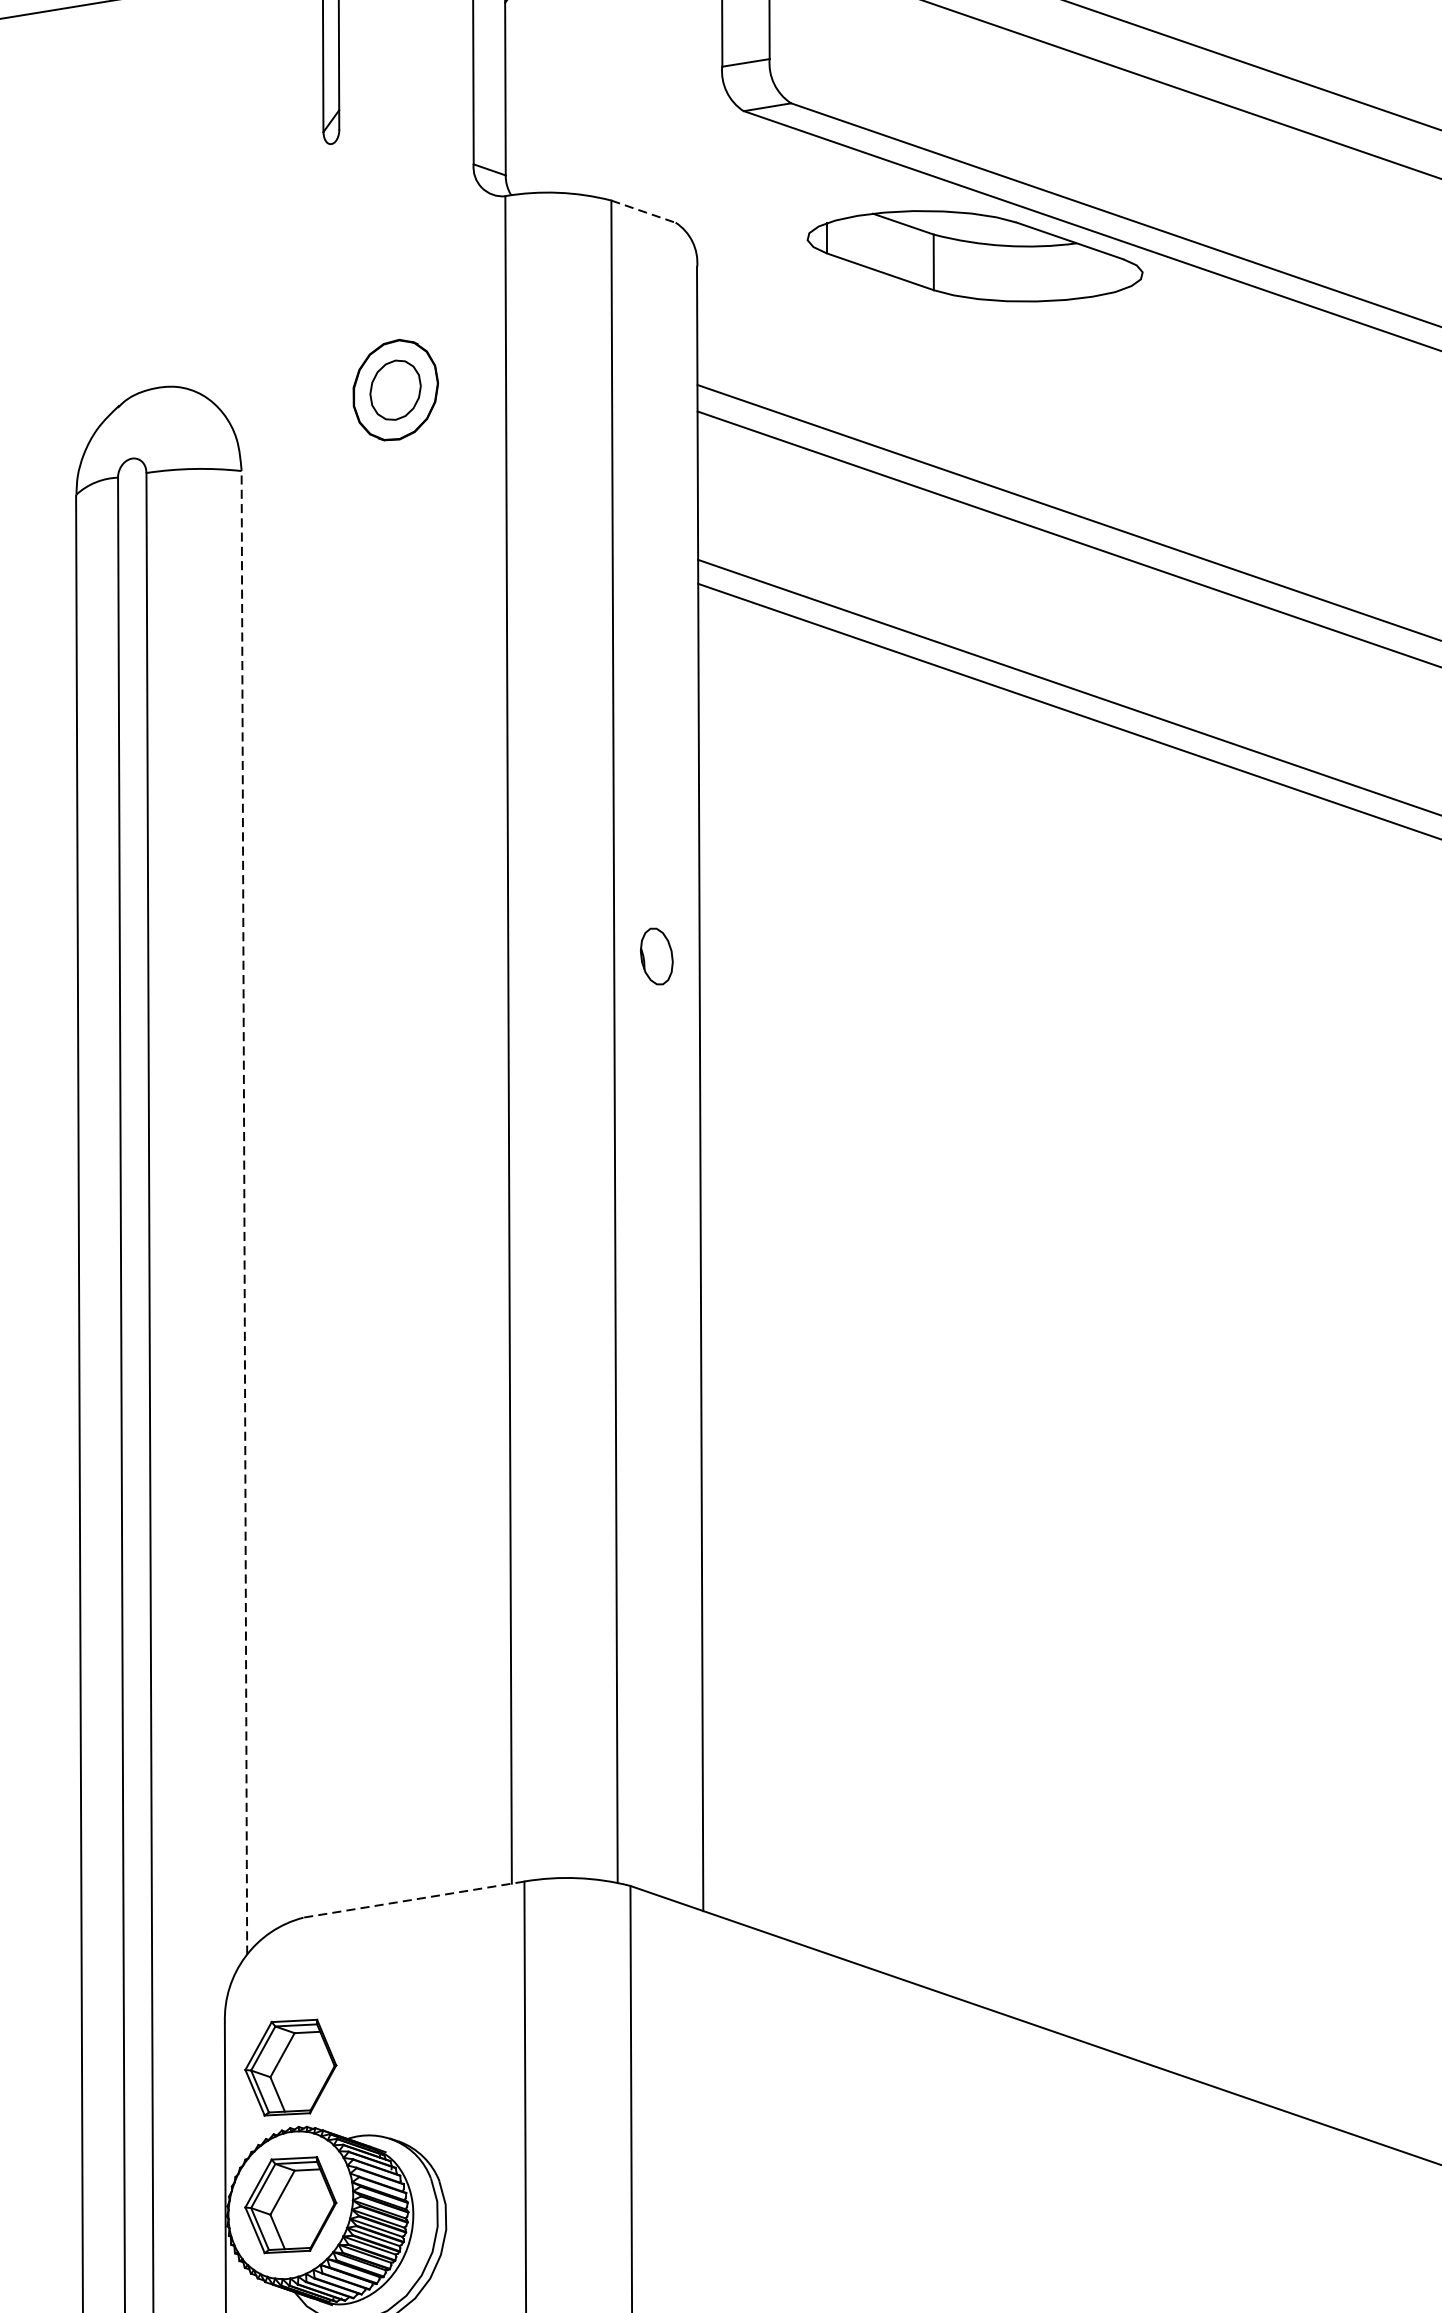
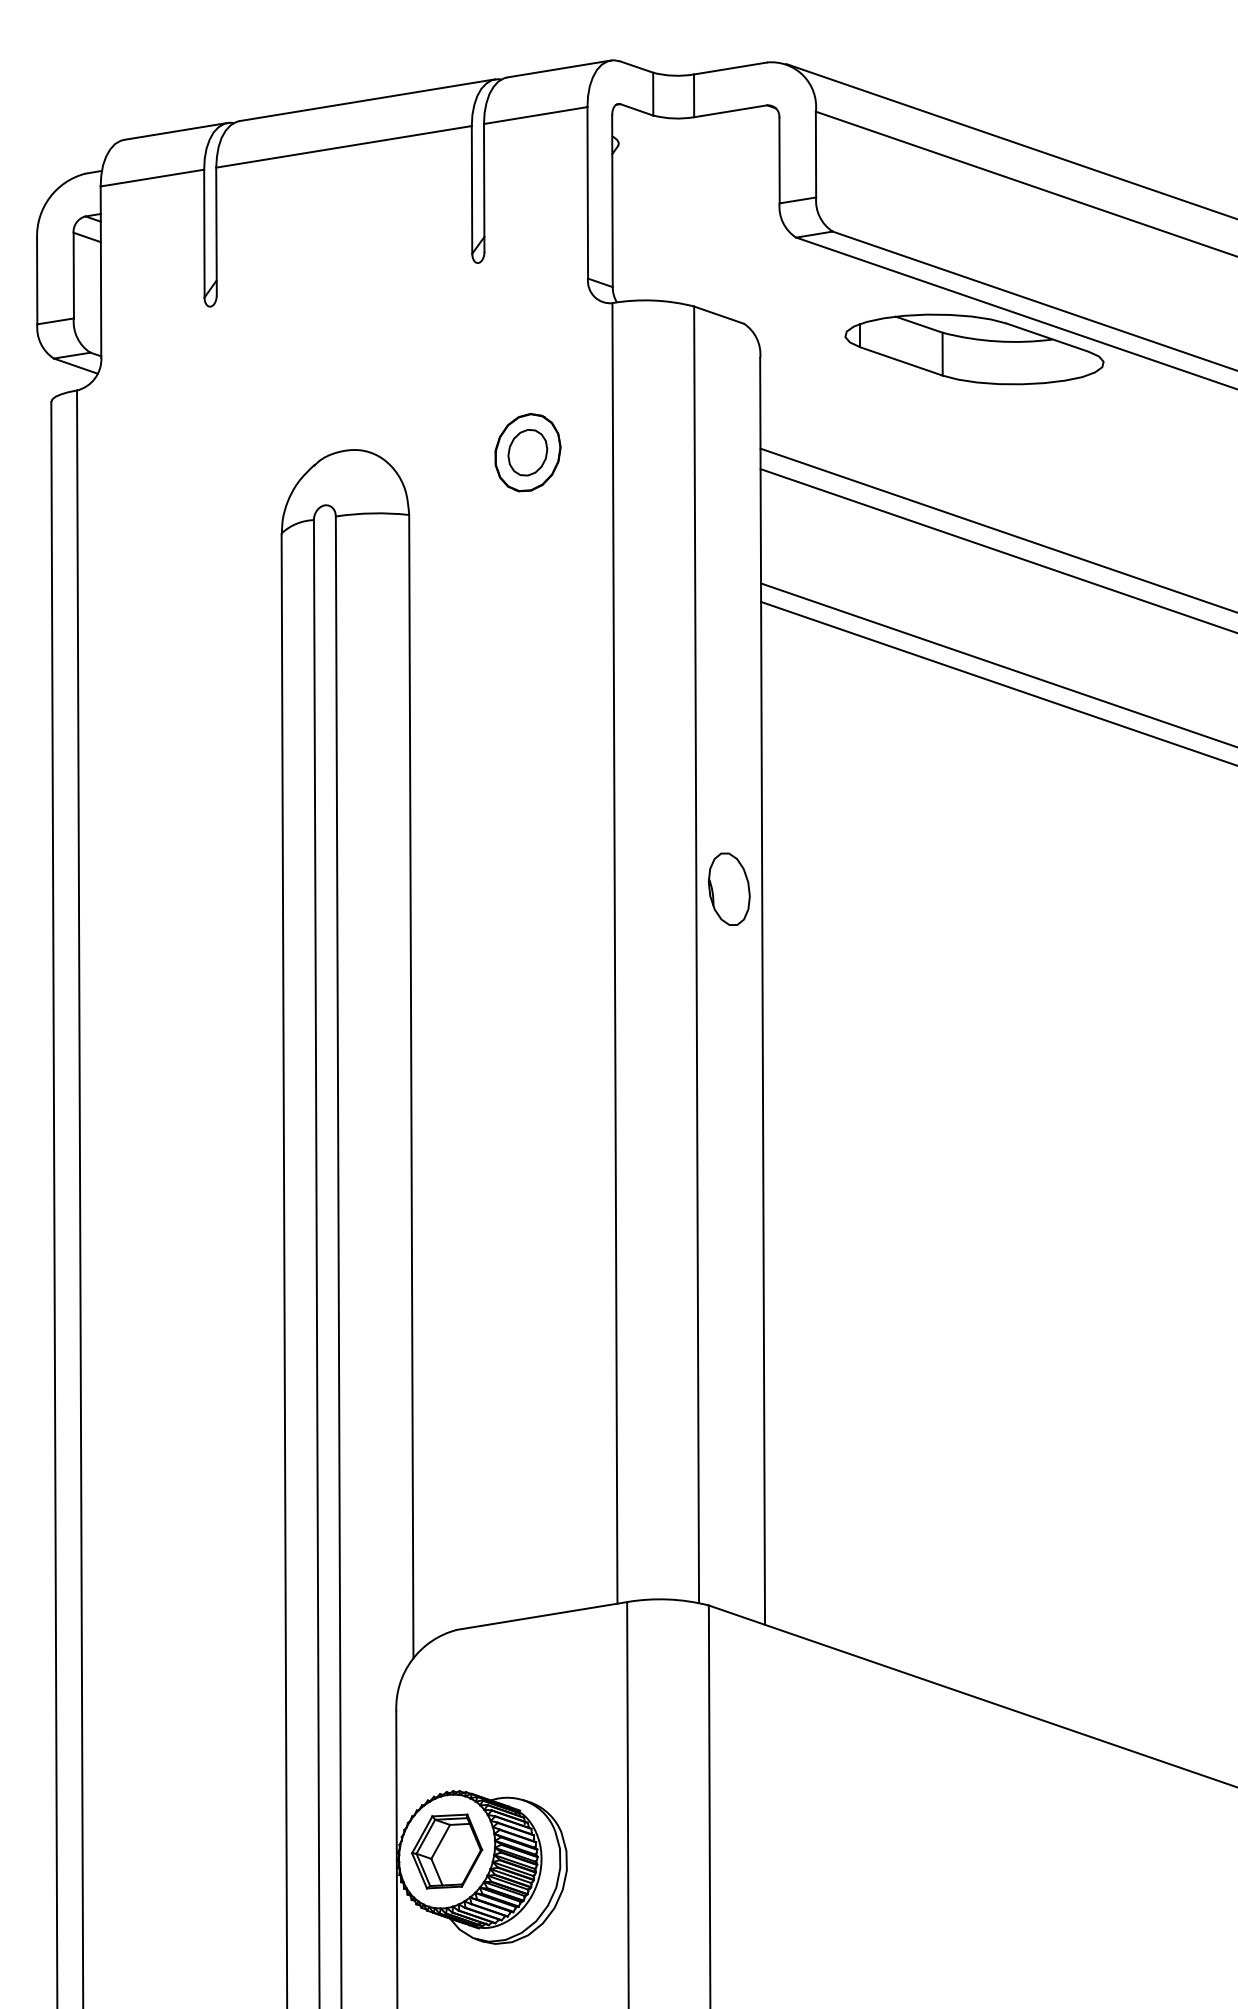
line: (644, 212) -> (719, 315), dashed -> solid
part: (655, 955) -> (728, 888), size x1.67
line: (244, 1212) -> (411, 1086), dashed -> solid
line: (413, 1900) -> (541, 1616), dashed -> solid
part: (291, 2067) -> (447, 1745), removed

